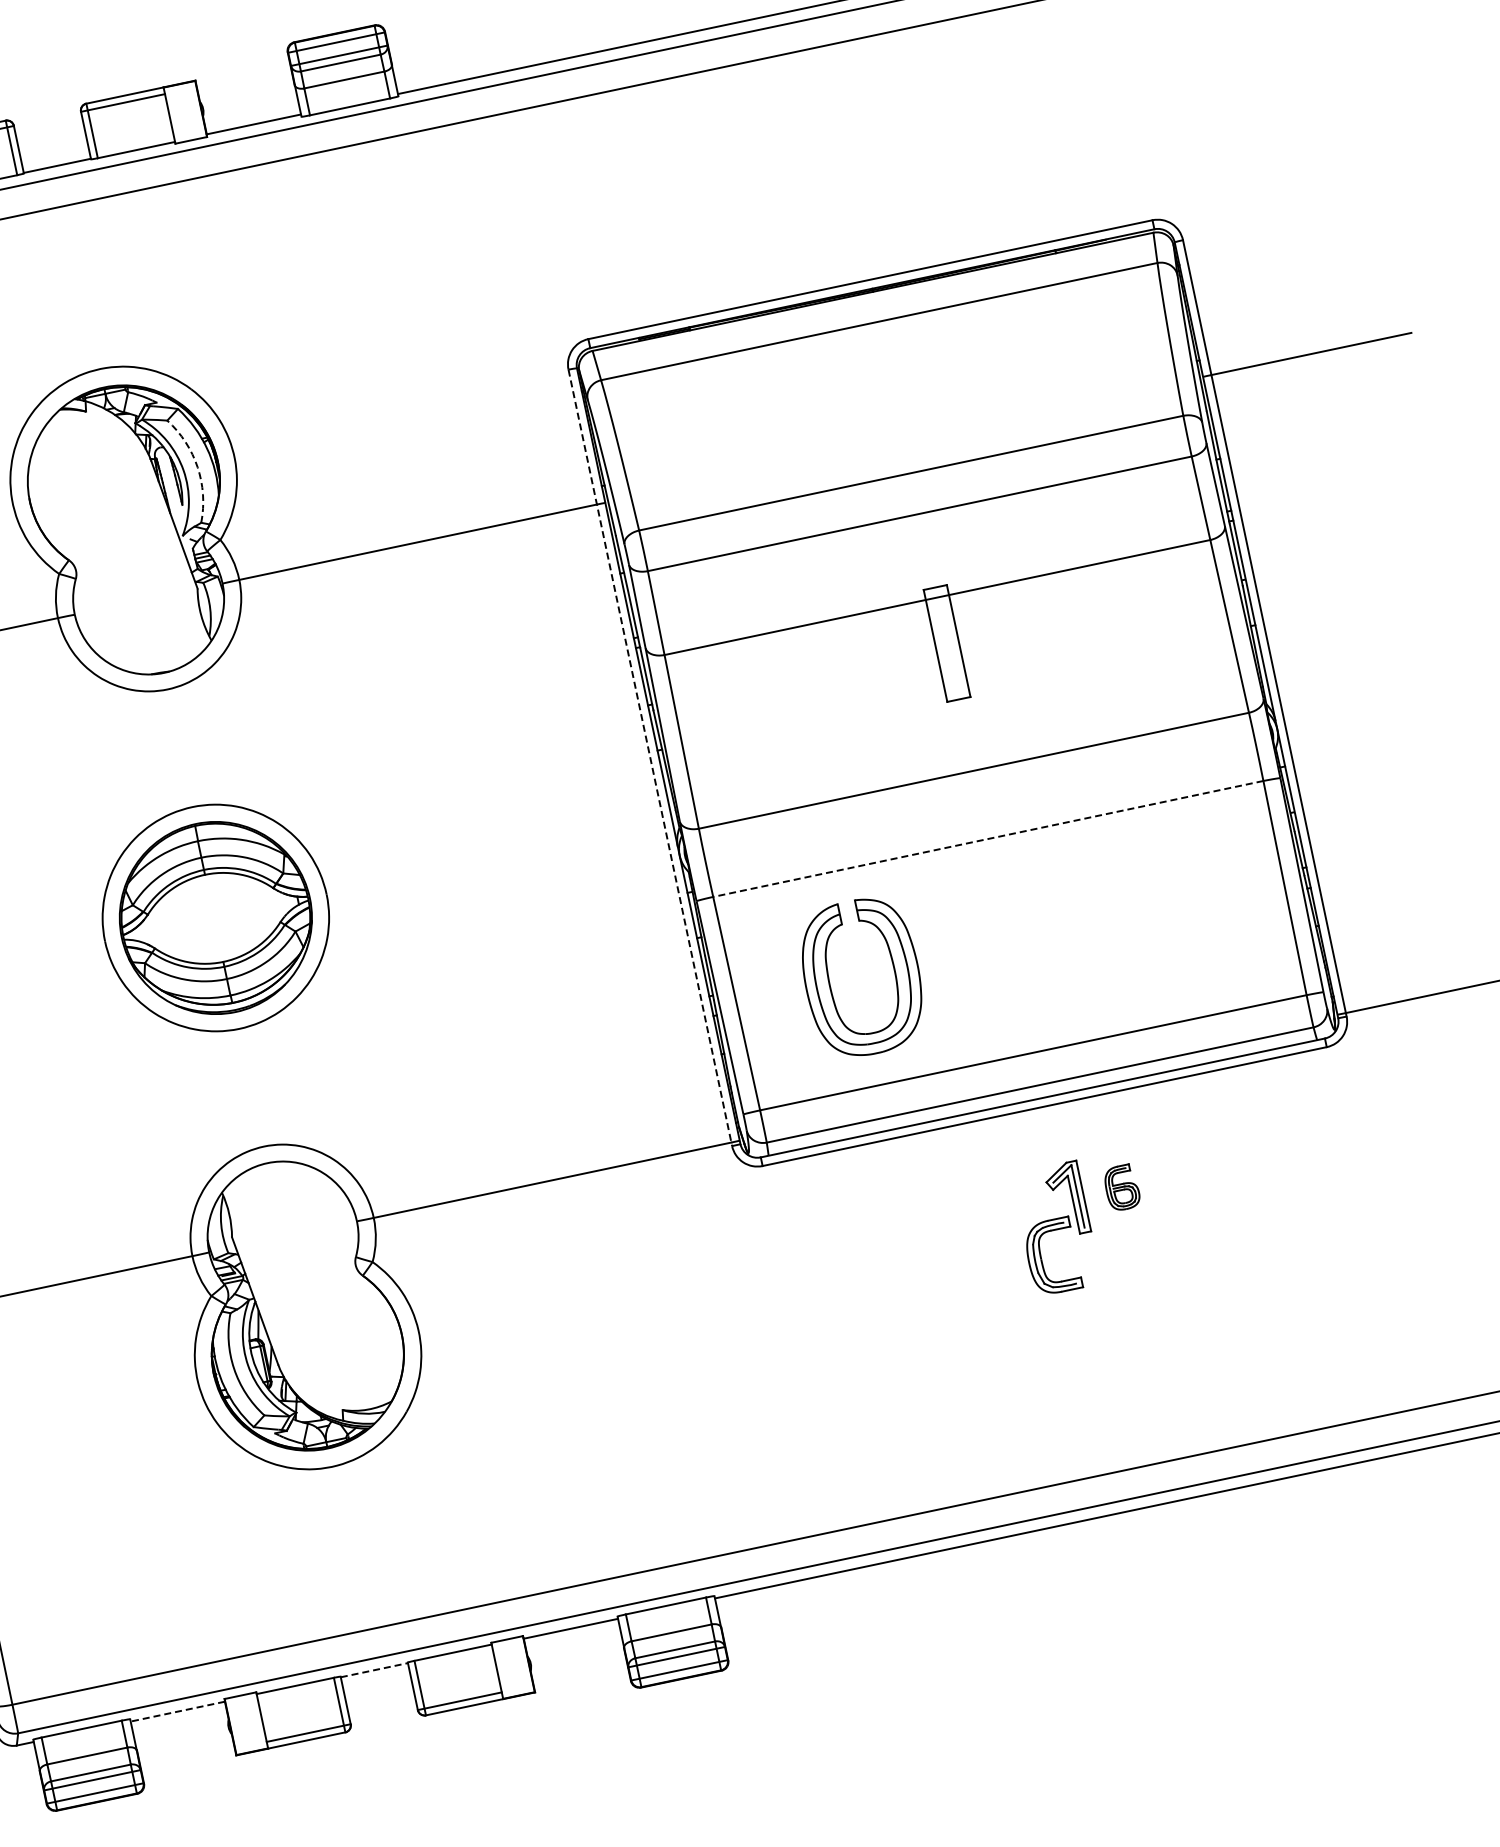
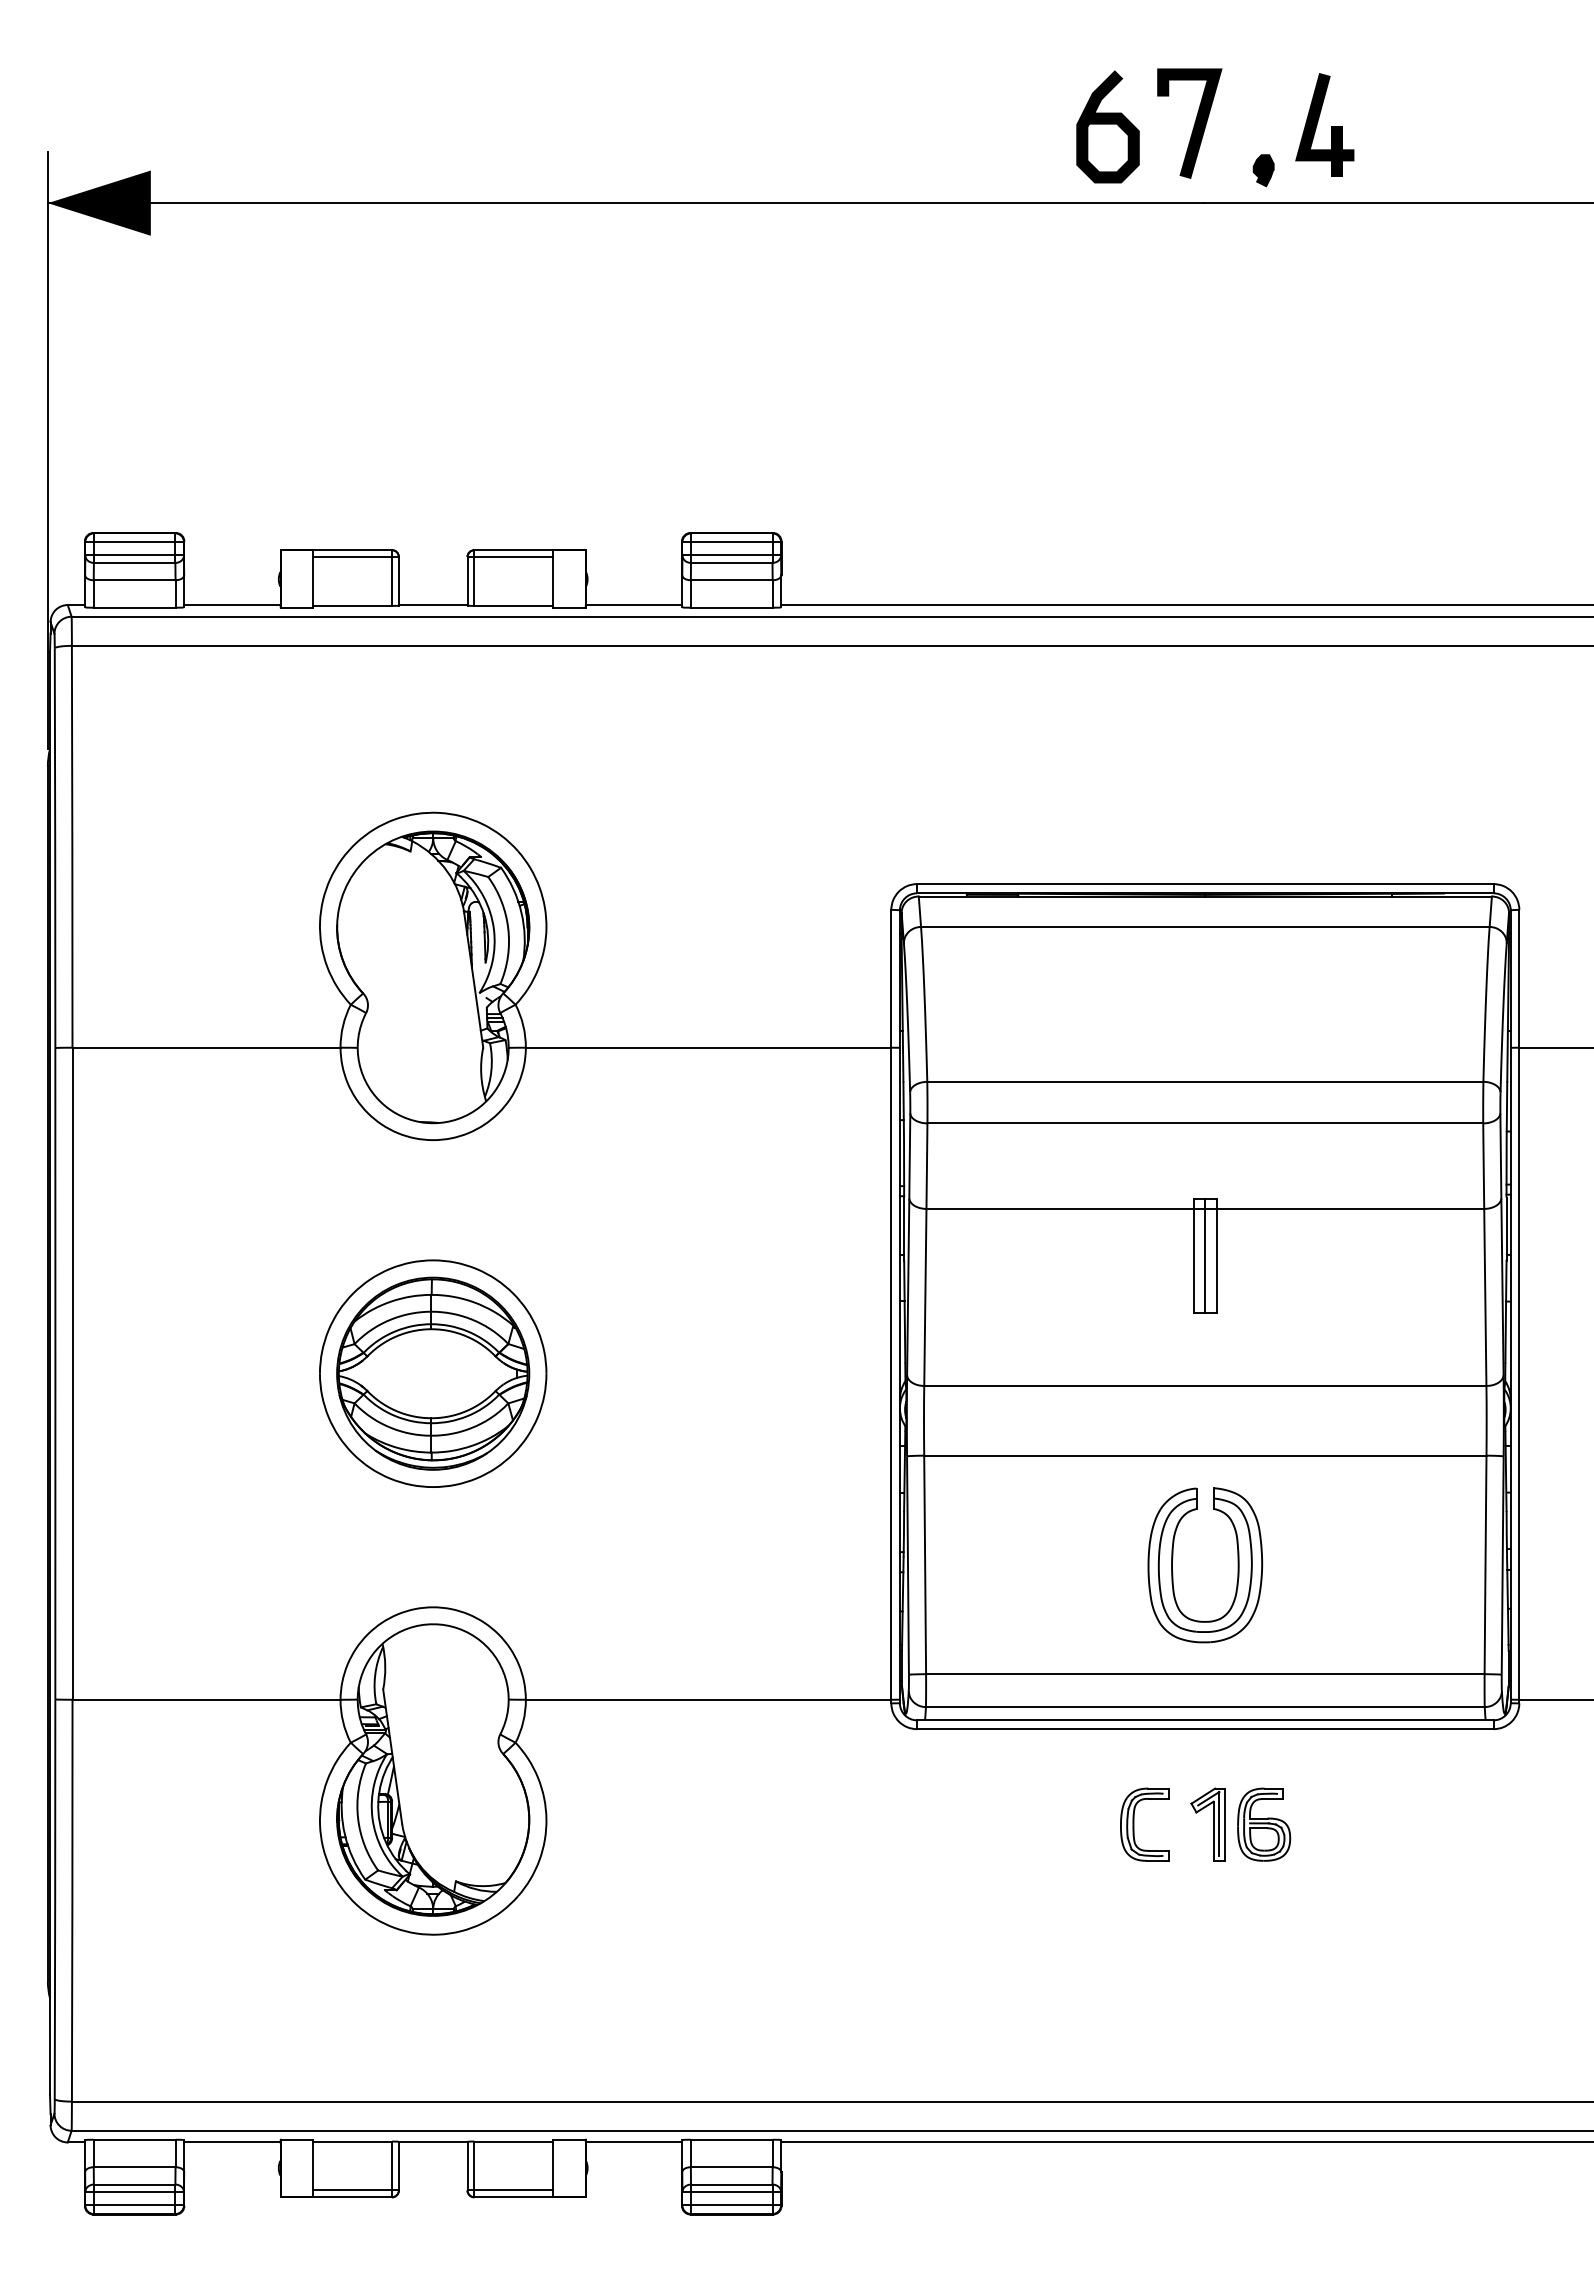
arc: (197, 466) -> (508, 928), dashed -> solid
line: (947, 643) -> (1205, 1255), added
line: (650, 757) -> (891, 1306), dashed -> solid
line: (987, 838) -> (1204, 1455), dashed -> solid
part: (893, 971) -> (1237, 1565), moved
part: (1122, 1187) -> (1264, 1824), size x1.67
part: (1042, 1258) -> (1134, 1824), moved
line: (374, 1670) -> (433, 2142), dashed -> solid
line: (177, 1711) -> (231, 2142), dashed -> solid

